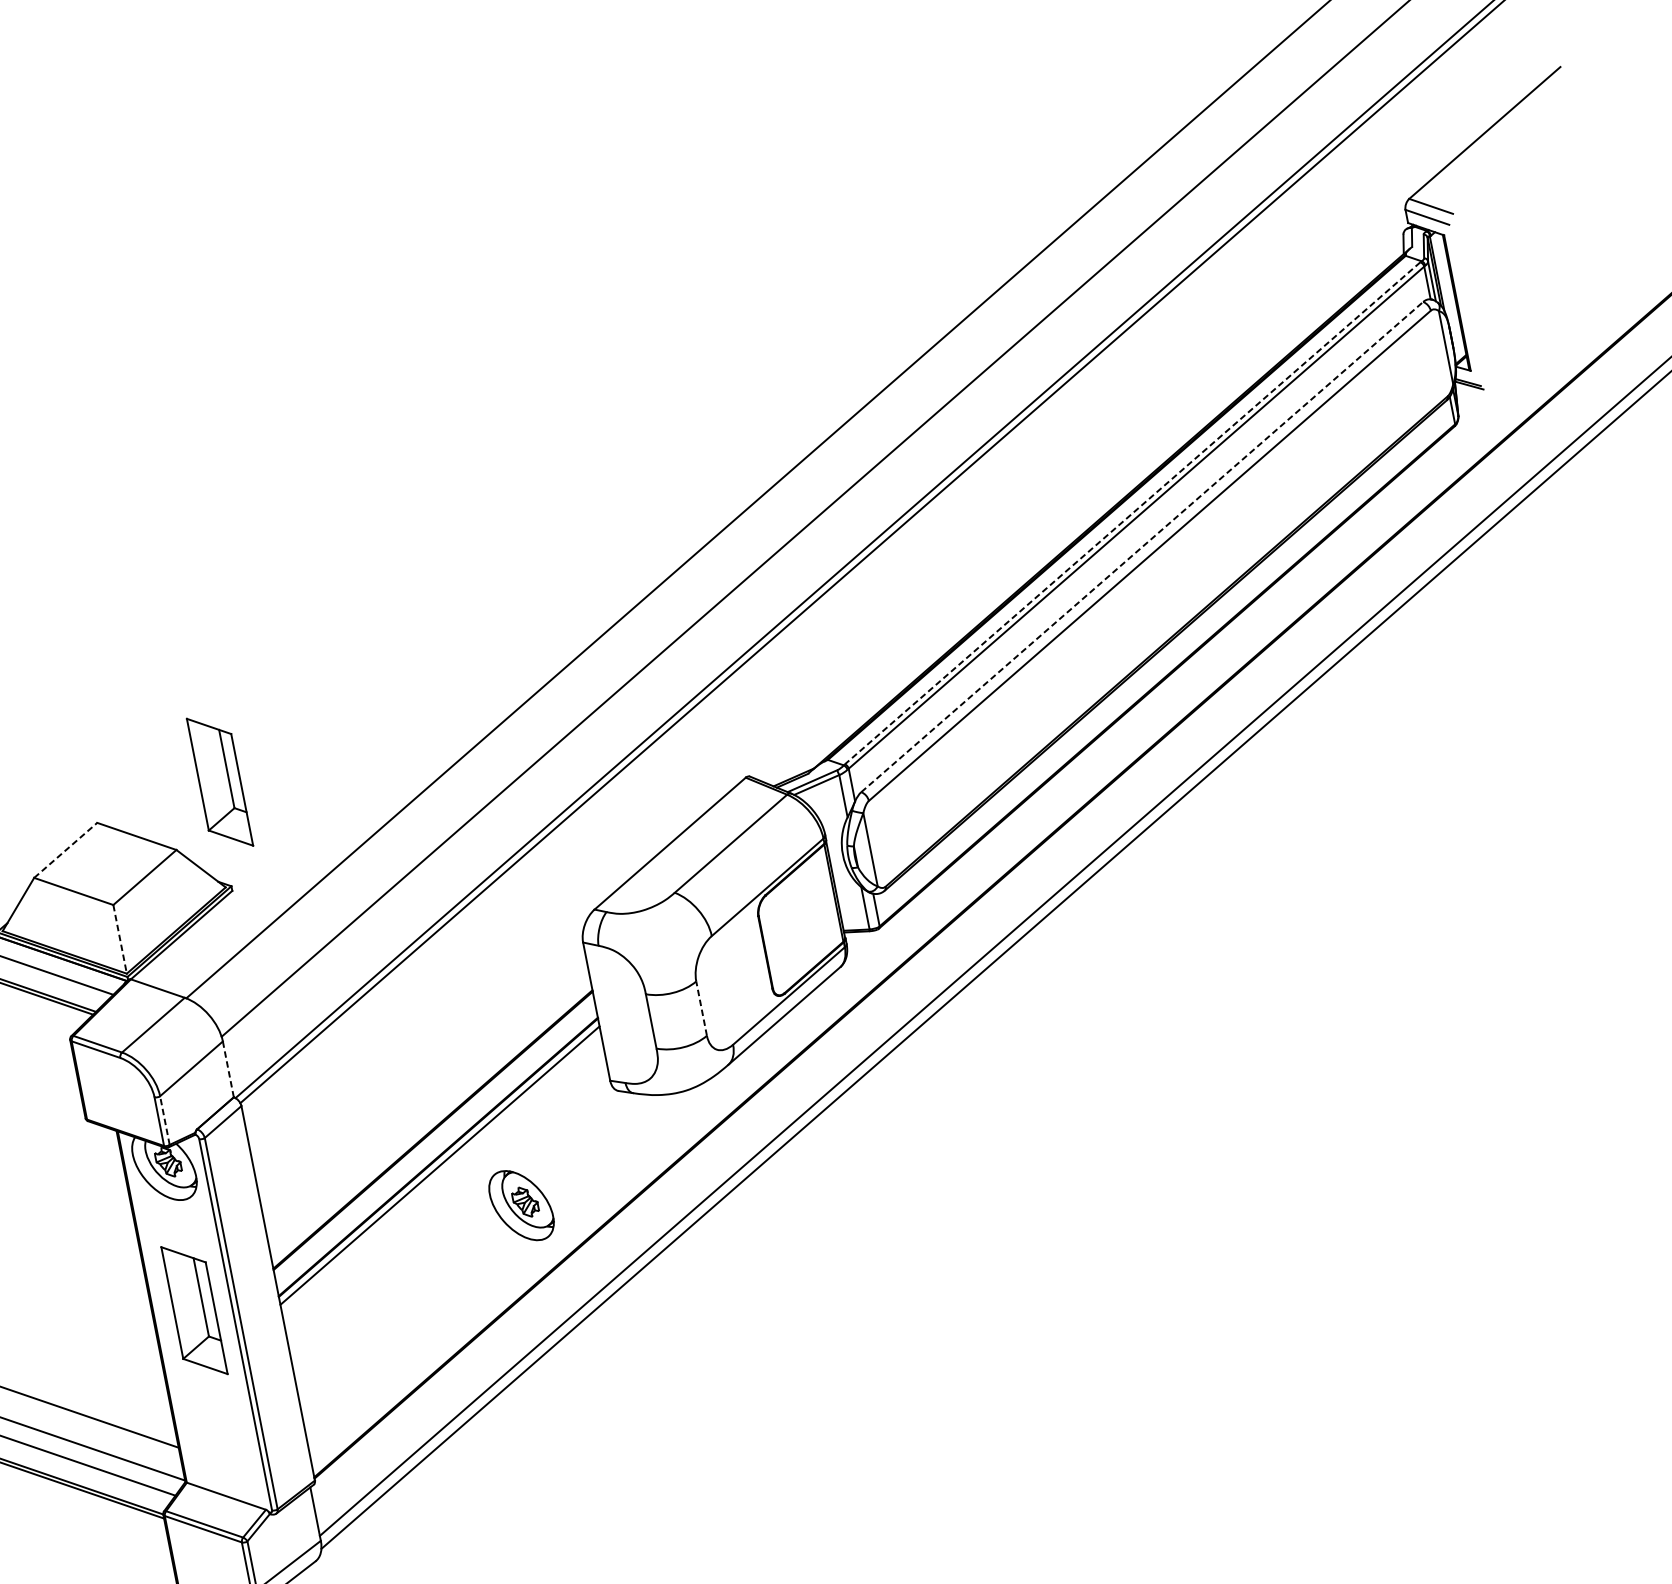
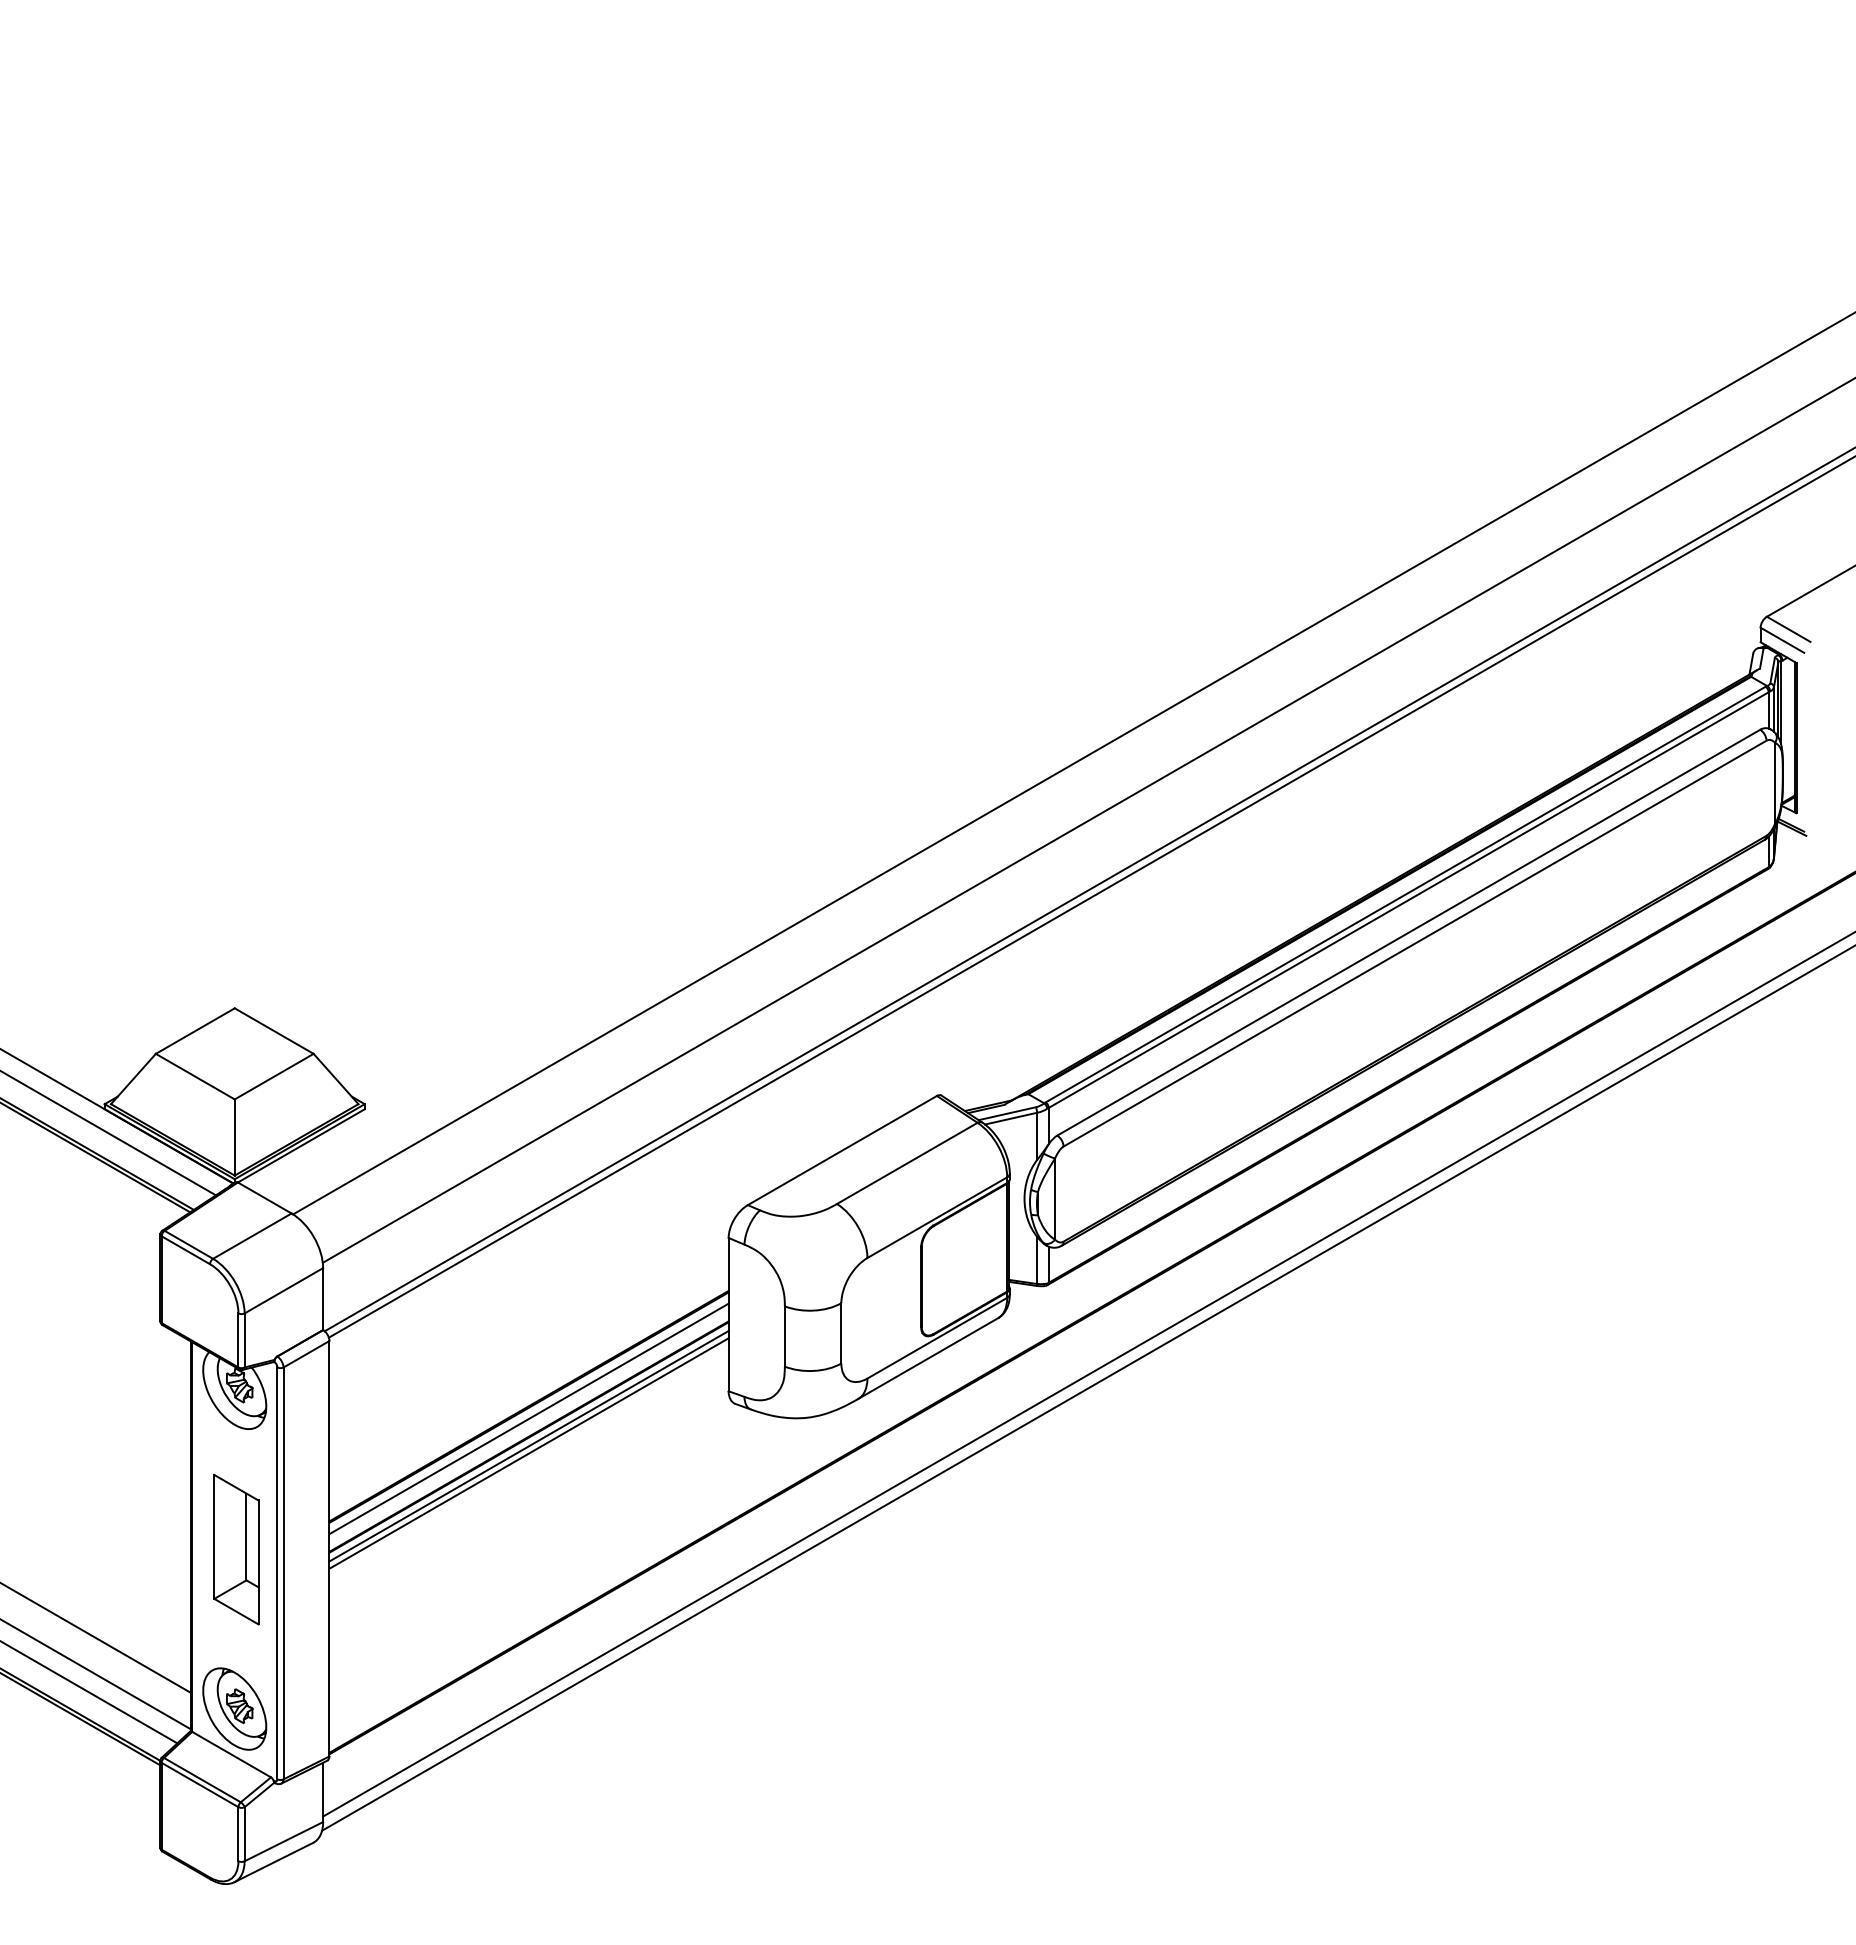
line: (1132, 513) -> (1405, 894), dashed -> solid
line: (1141, 546) -> (1408, 932), dashed -> solid
part: (220, 782) -> (374, 990), removed
line: (65, 850) -> (195, 1031), dashed -> solid
line: (120, 940) -> (234, 1138), dashed -> solid
line: (701, 1007) -> (841, 1332), dashed -> solid
line: (228, 1069) -> (323, 1299), dashed -> solid
line: (164, 1119) -> (244, 1339), dashed -> solid
line: (434, 1140) -> (528, 1418), added
line: (440, 1172) -> (528, 1453), added
part: (521, 1205) -> (234, 1708), moved

